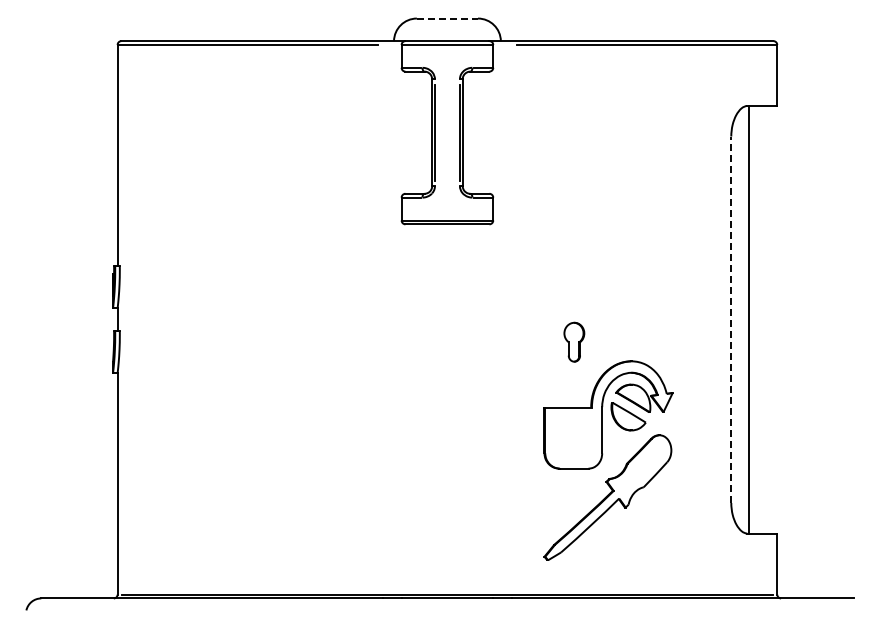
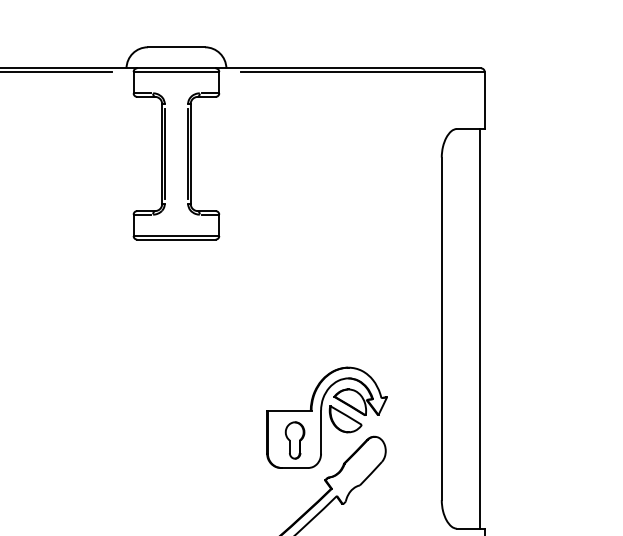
line: (447, 18) -> (176, 47), dashed -> solid
line: (731, 319) -> (441, 328), dashed -> solid
line: (748, 319) -> (480, 328), moved
part: (574, 341) -> (295, 439), moved

